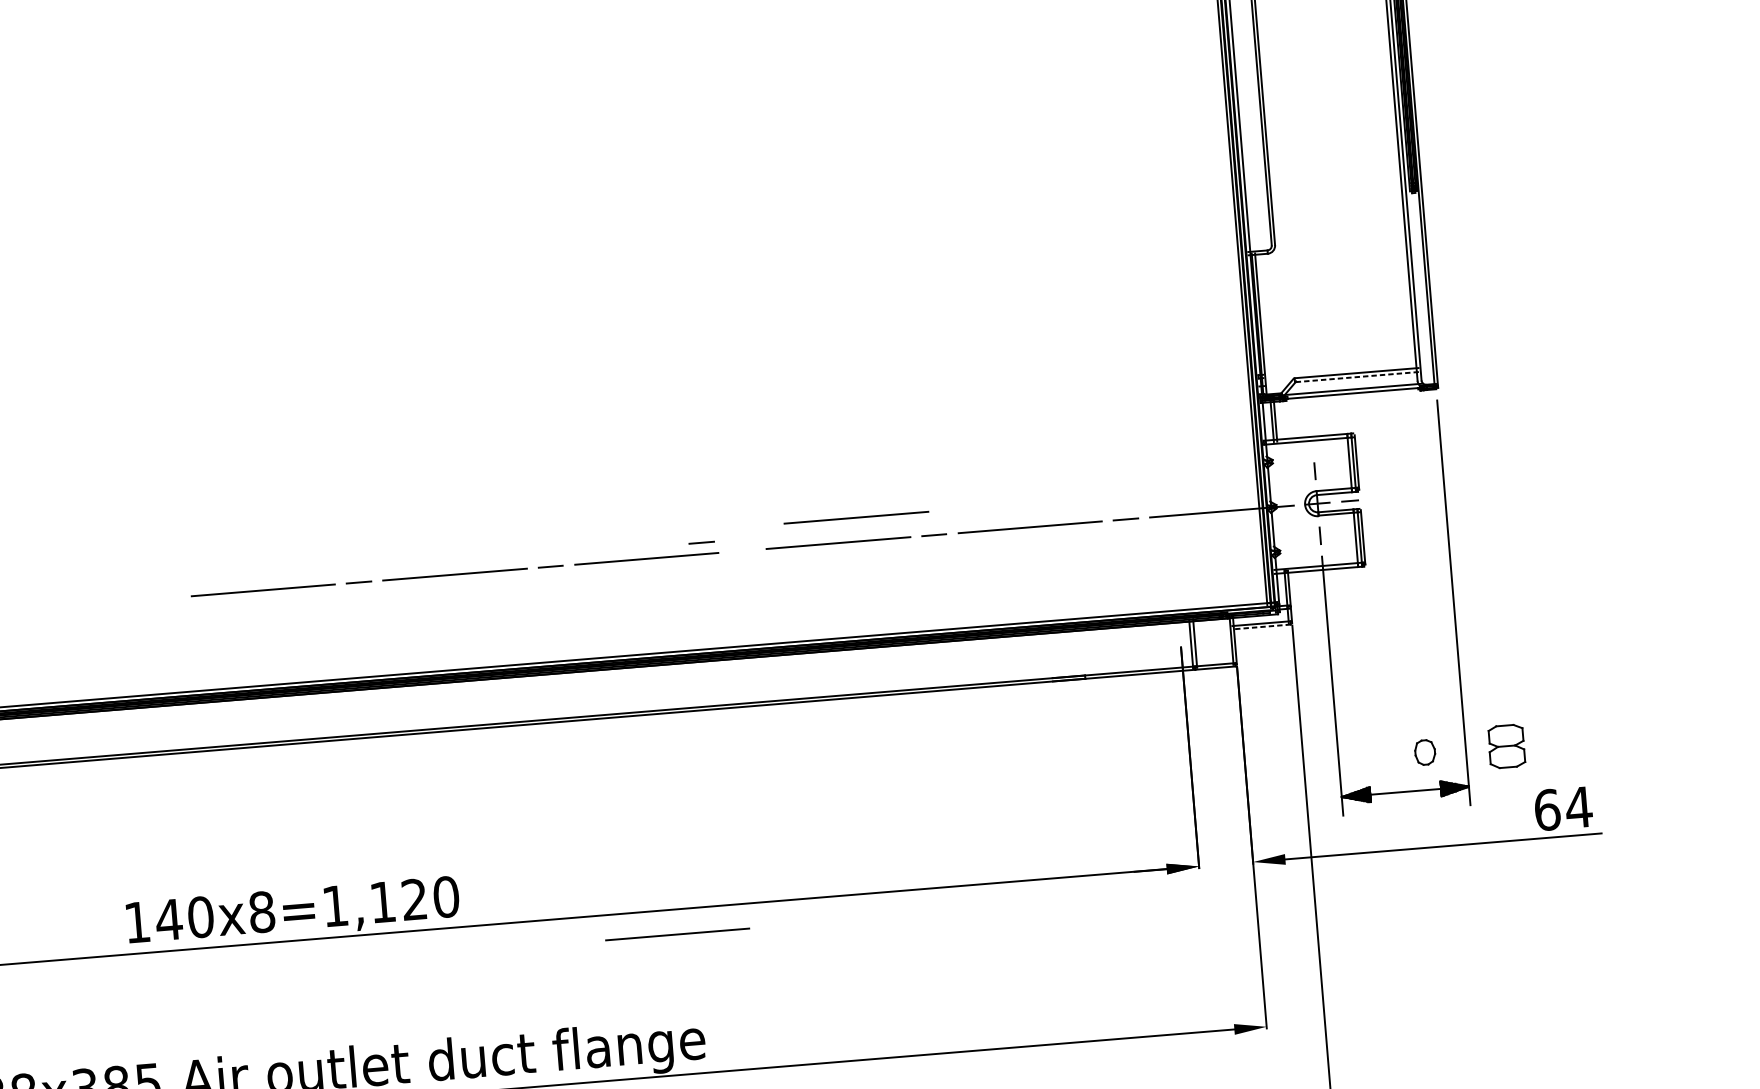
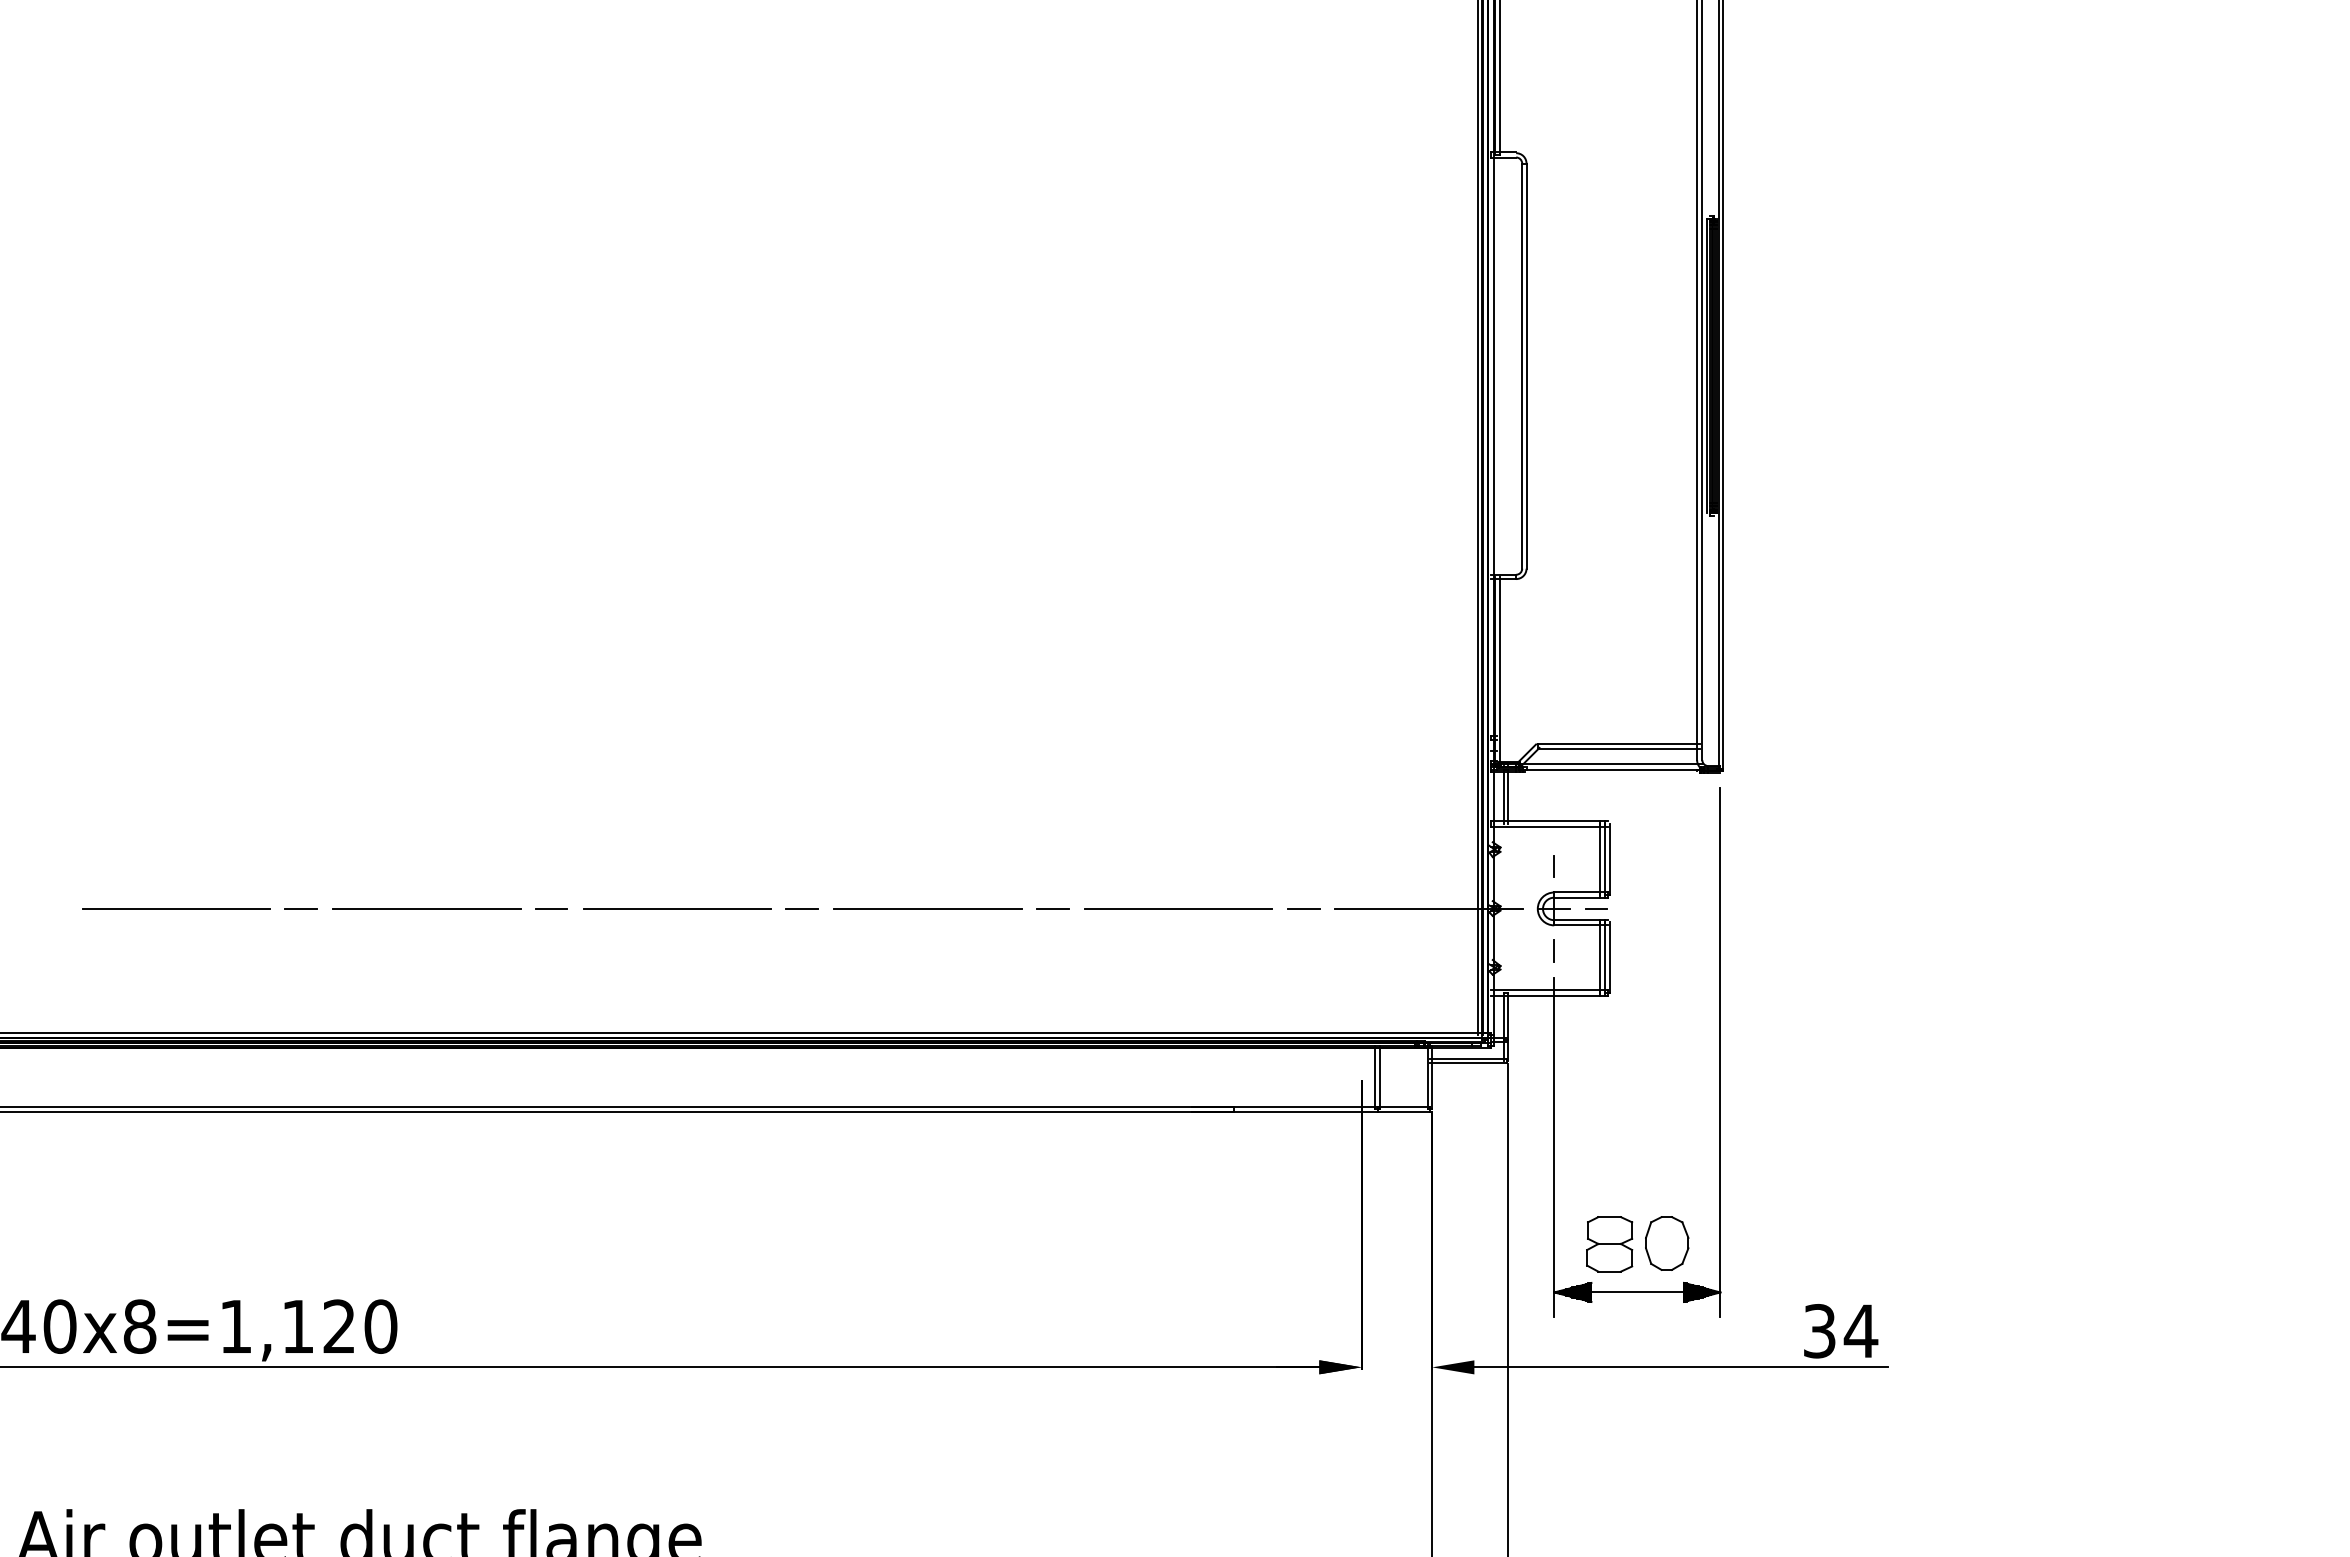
line: (1356, 376) -> (1618, 748), dashed -> solid
line: (856, 517) -> (953, 877), removed
line: (701, 542) -> (801, 908), moved
line: (1261, 627) -> (1468, 1063), dashed -> solid
part: (1506, 746) -> (1609, 1244), moved
part: (1425, 752) -> (1667, 1243), size x1.67
text: (1547, 810) -> (1819, 1331), 64 -> 34
line: (677, 934) -> (677, 1399), removed

